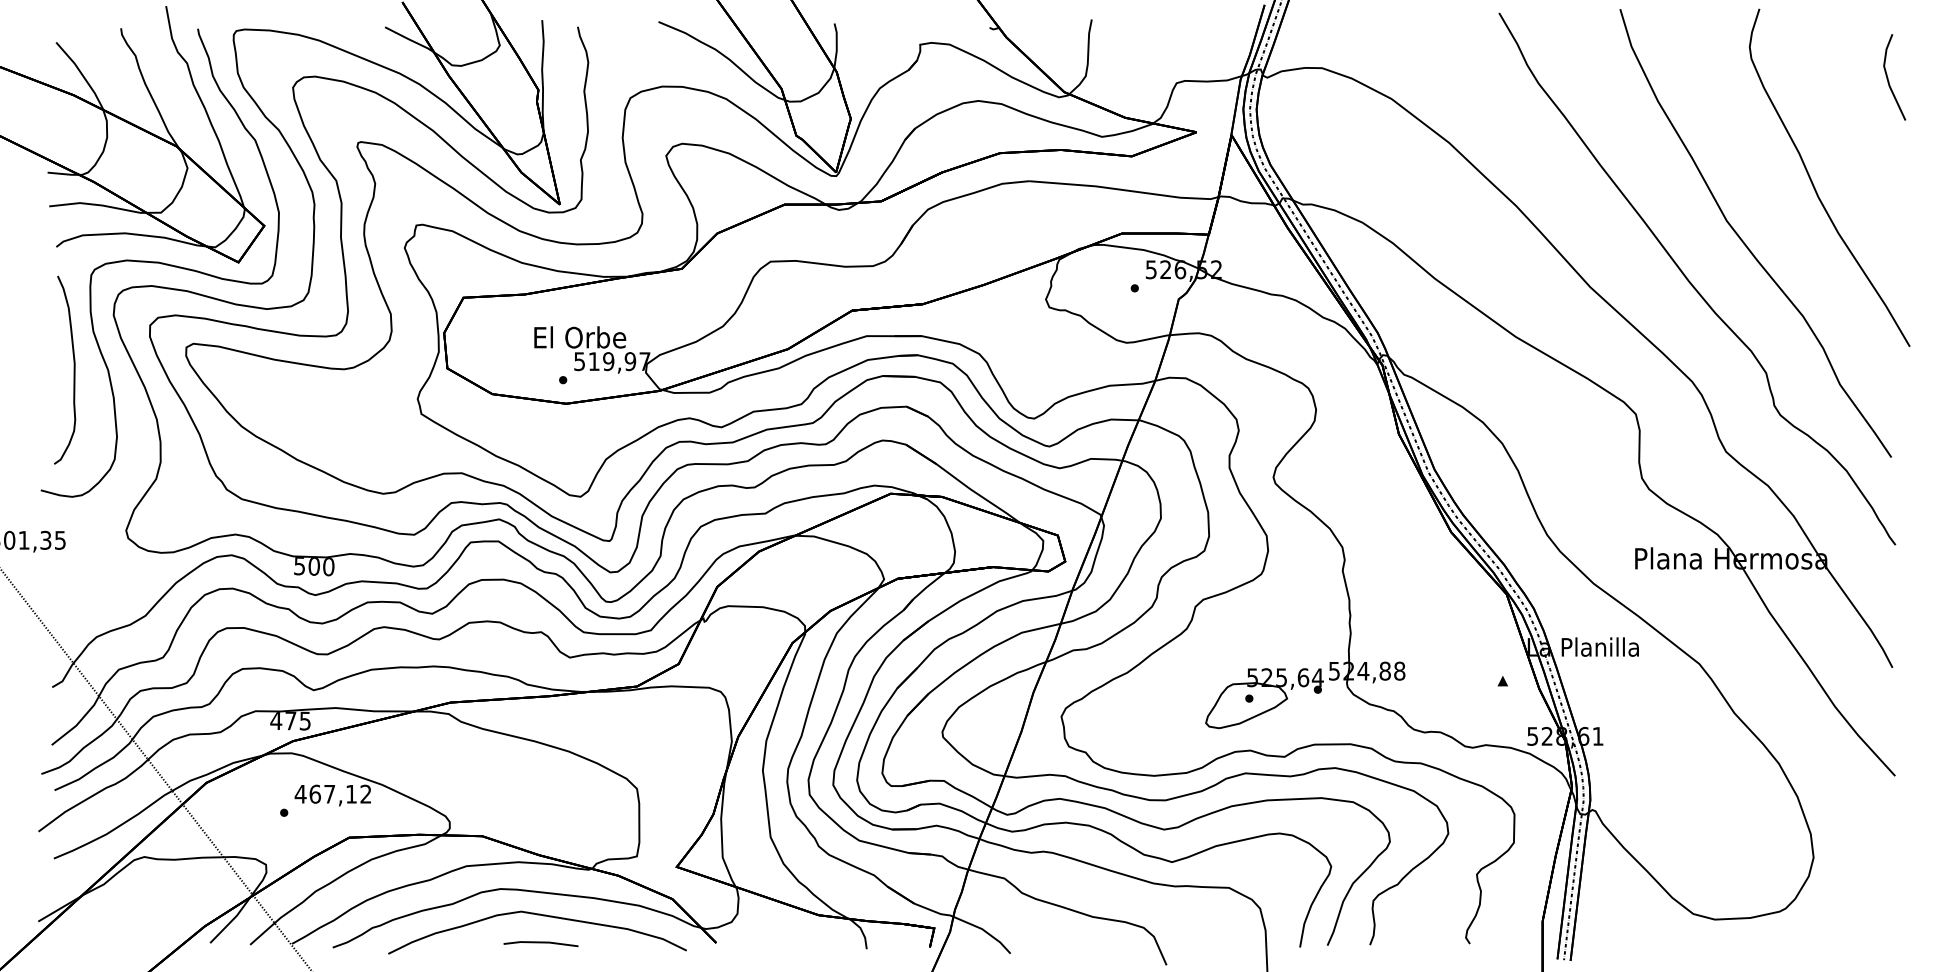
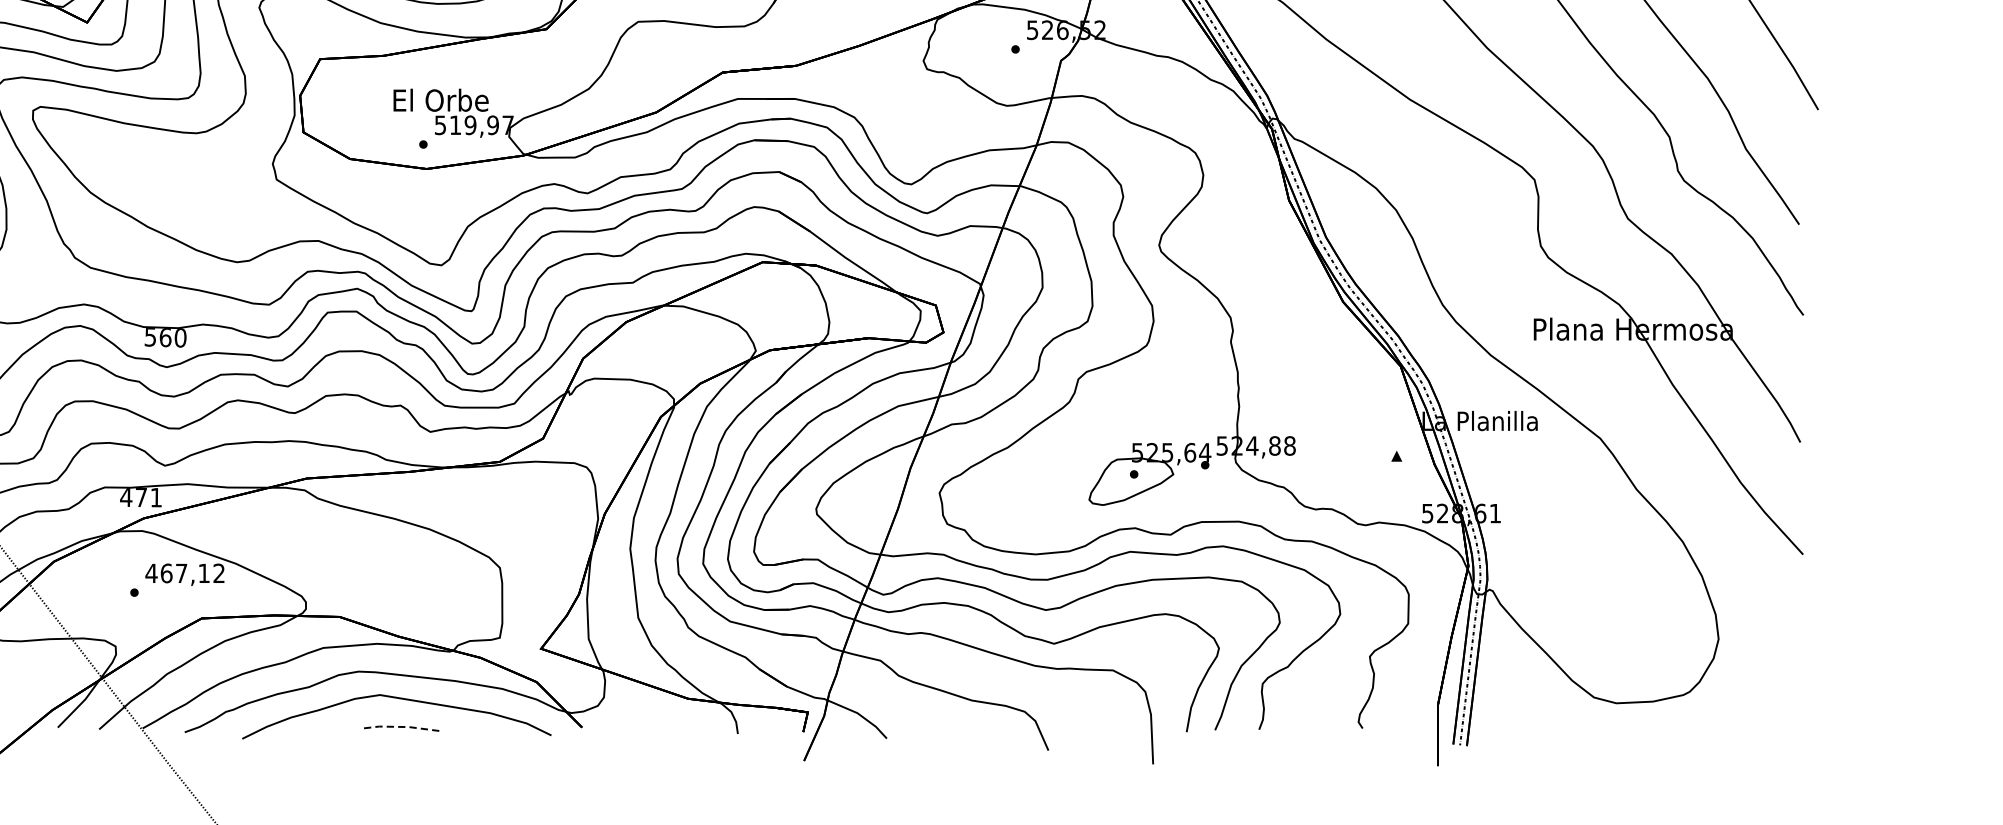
text: (313, 566) -> (164, 337), 500 -> 560
text: (304, 720) -> (155, 497), 475 -> 471
line: (540, 942) -> (399, 727), solid -> dashed

